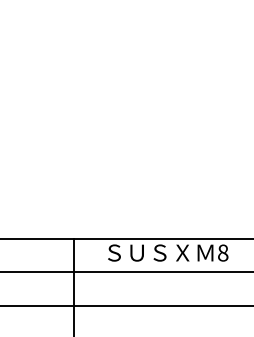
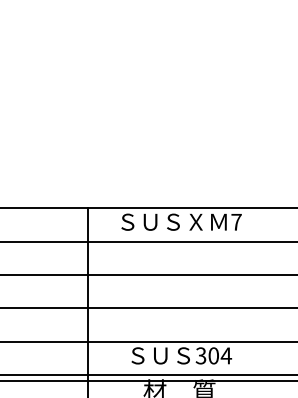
text: (223, 252) -> (236, 221), 8 -> 7

